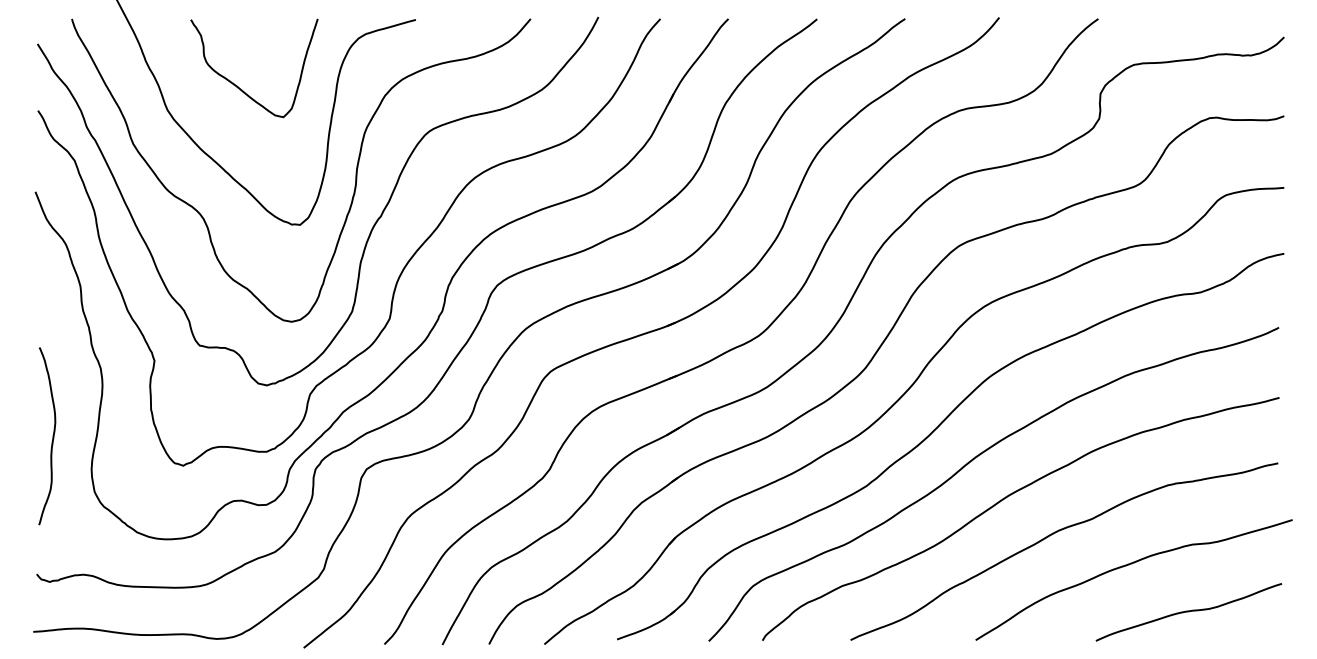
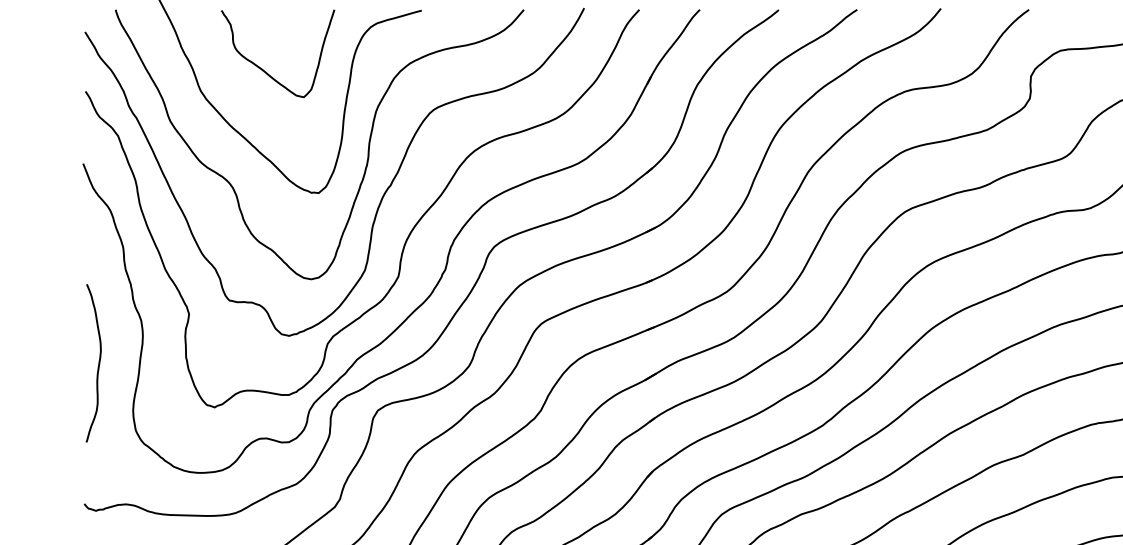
curve: (52, 436) -> (98, 363), moved

